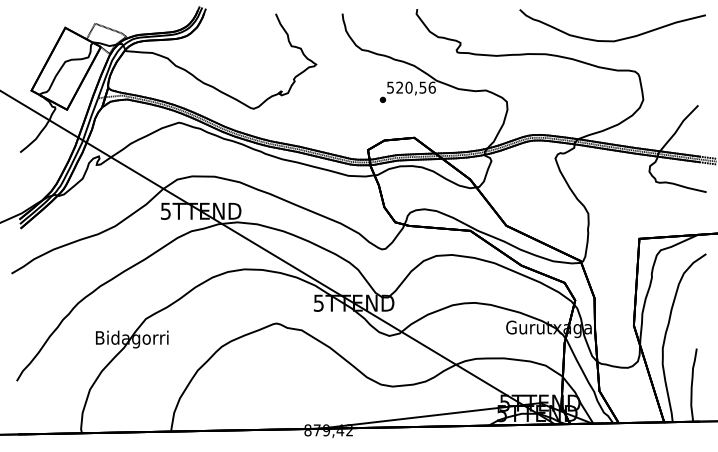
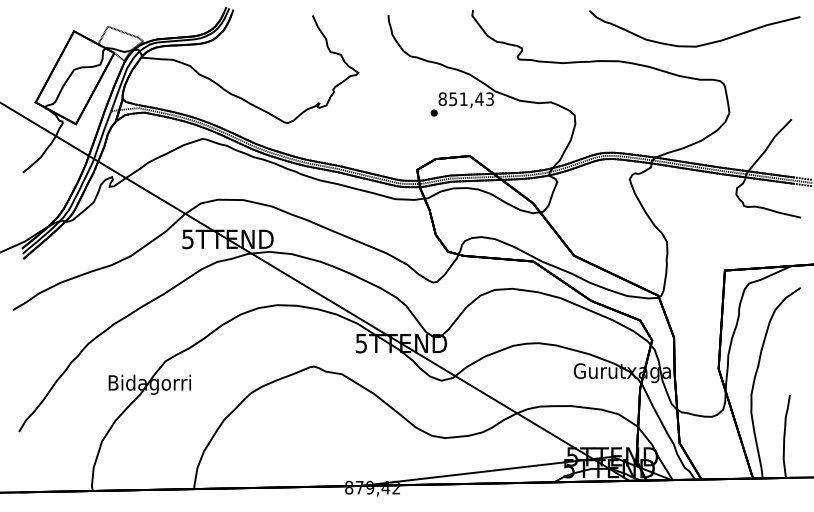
text: (411, 87) -> (466, 99), 520,56 -> 851,43

